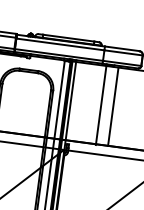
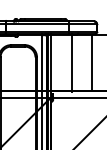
line: (112, 107) -> (91, 63), moved

